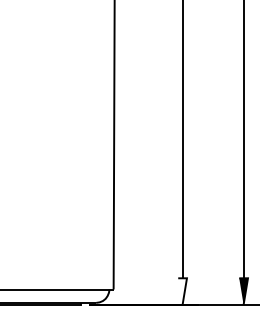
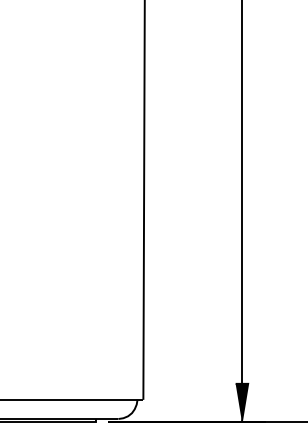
fill: (182, 291) -> (241, 402), added

